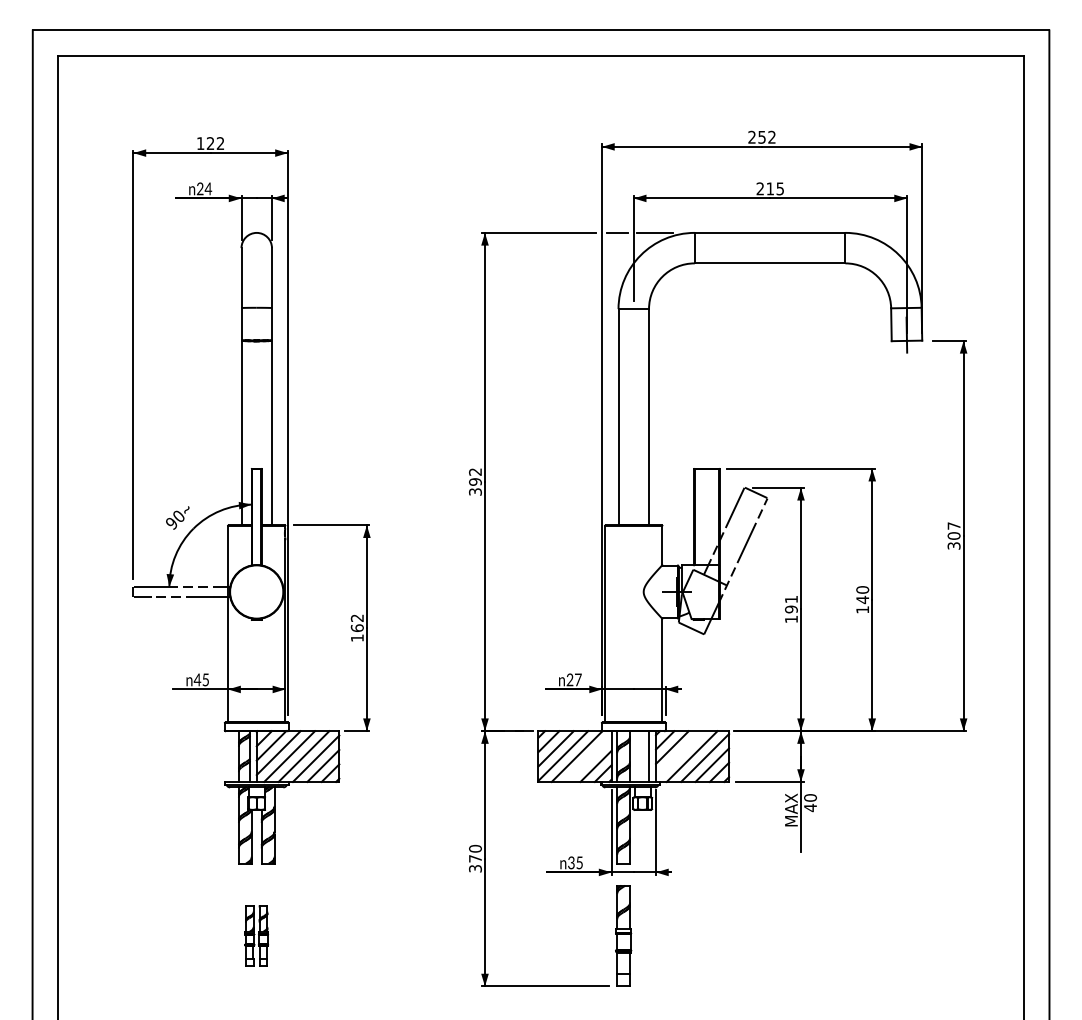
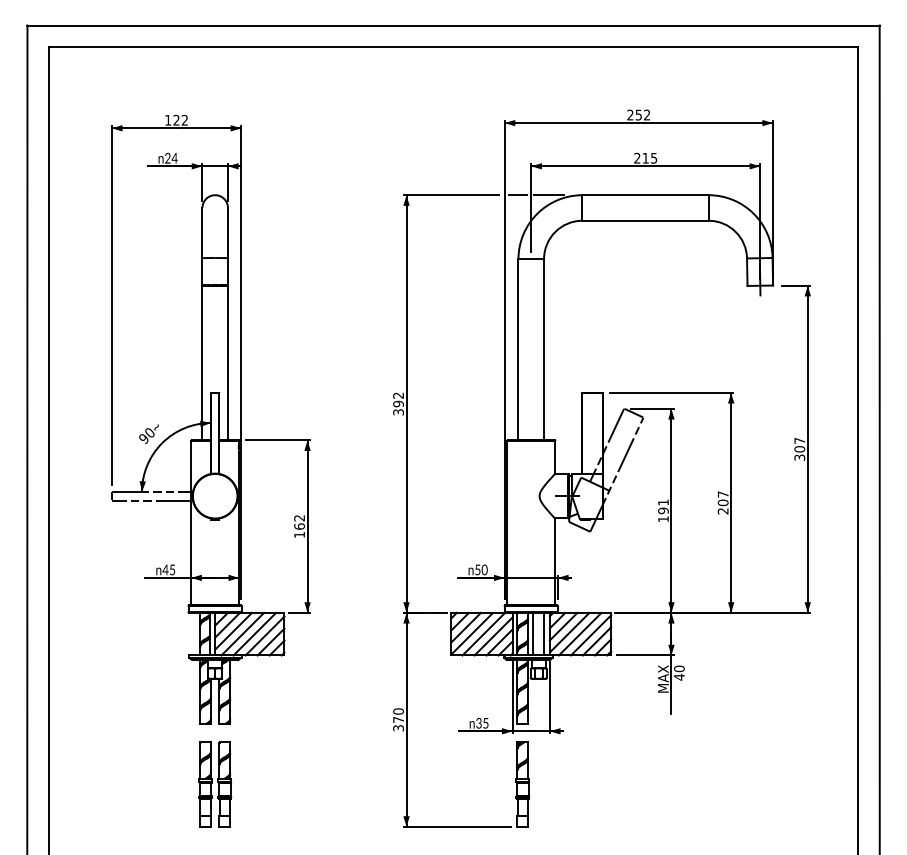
text: (862, 599) -> (723, 502), 140 -> 207
text: (573, 679) -> (480, 569), 27 -> 50
line: (679, 754) -> (569, 632), added
line: (636, 756) -> (533, 634), added
line: (588, 758) -> (493, 635), added
part: (256, 935) -> (215, 784), size x1.67

